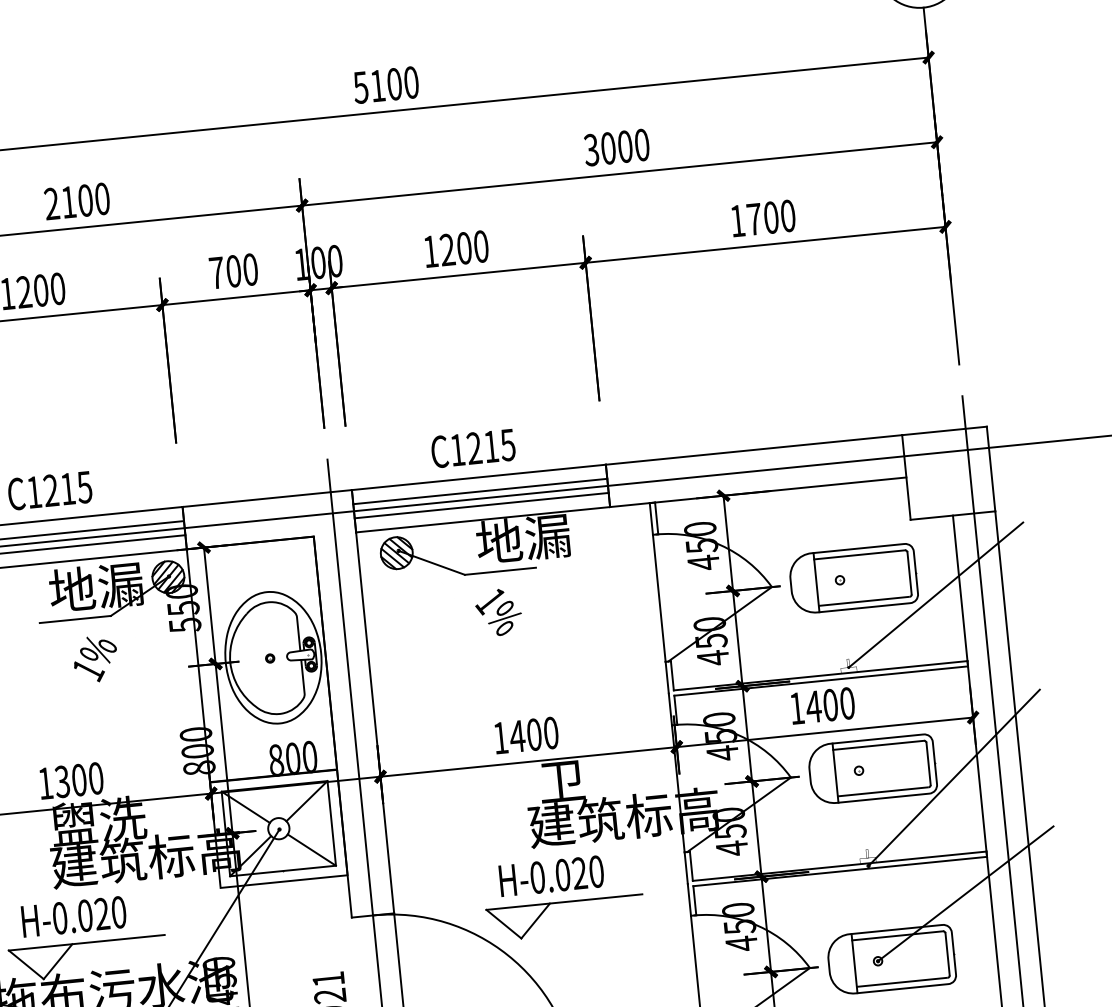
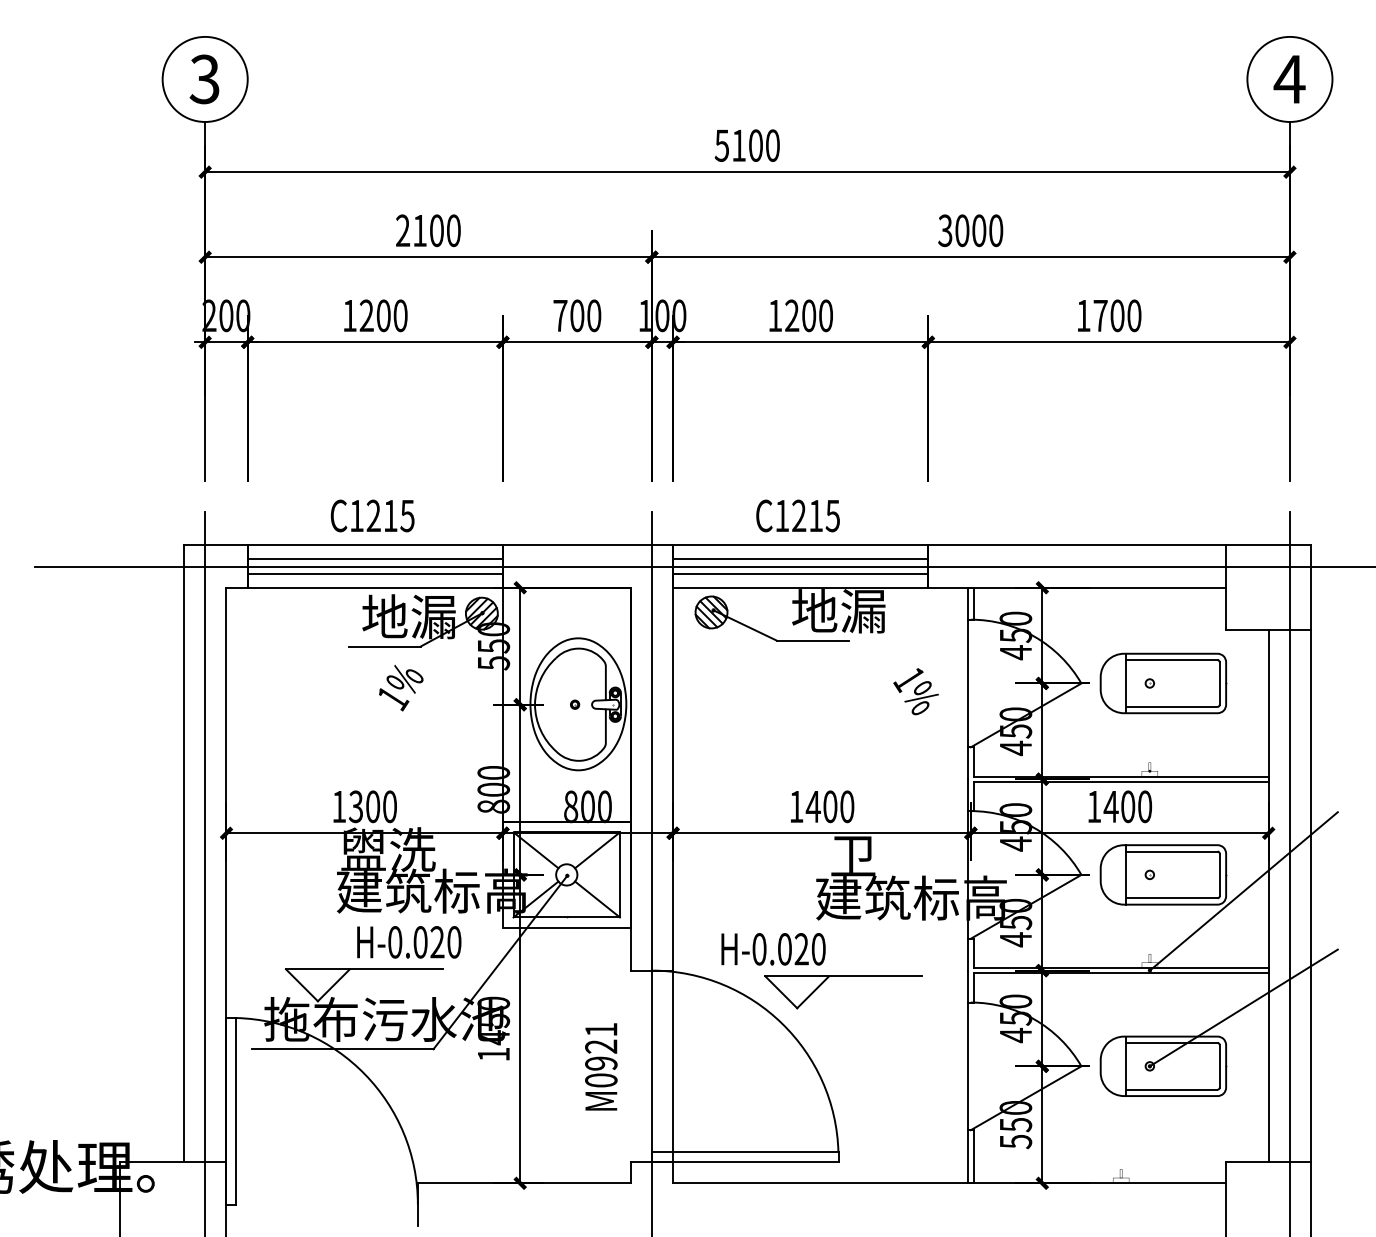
line: (935, 594) -> (1243, 707), removed
text: (498, 612) -> (915, 691), moved
text: (551, 876) -> (773, 949), moved
text: (74, 917) -> (409, 942), moved

